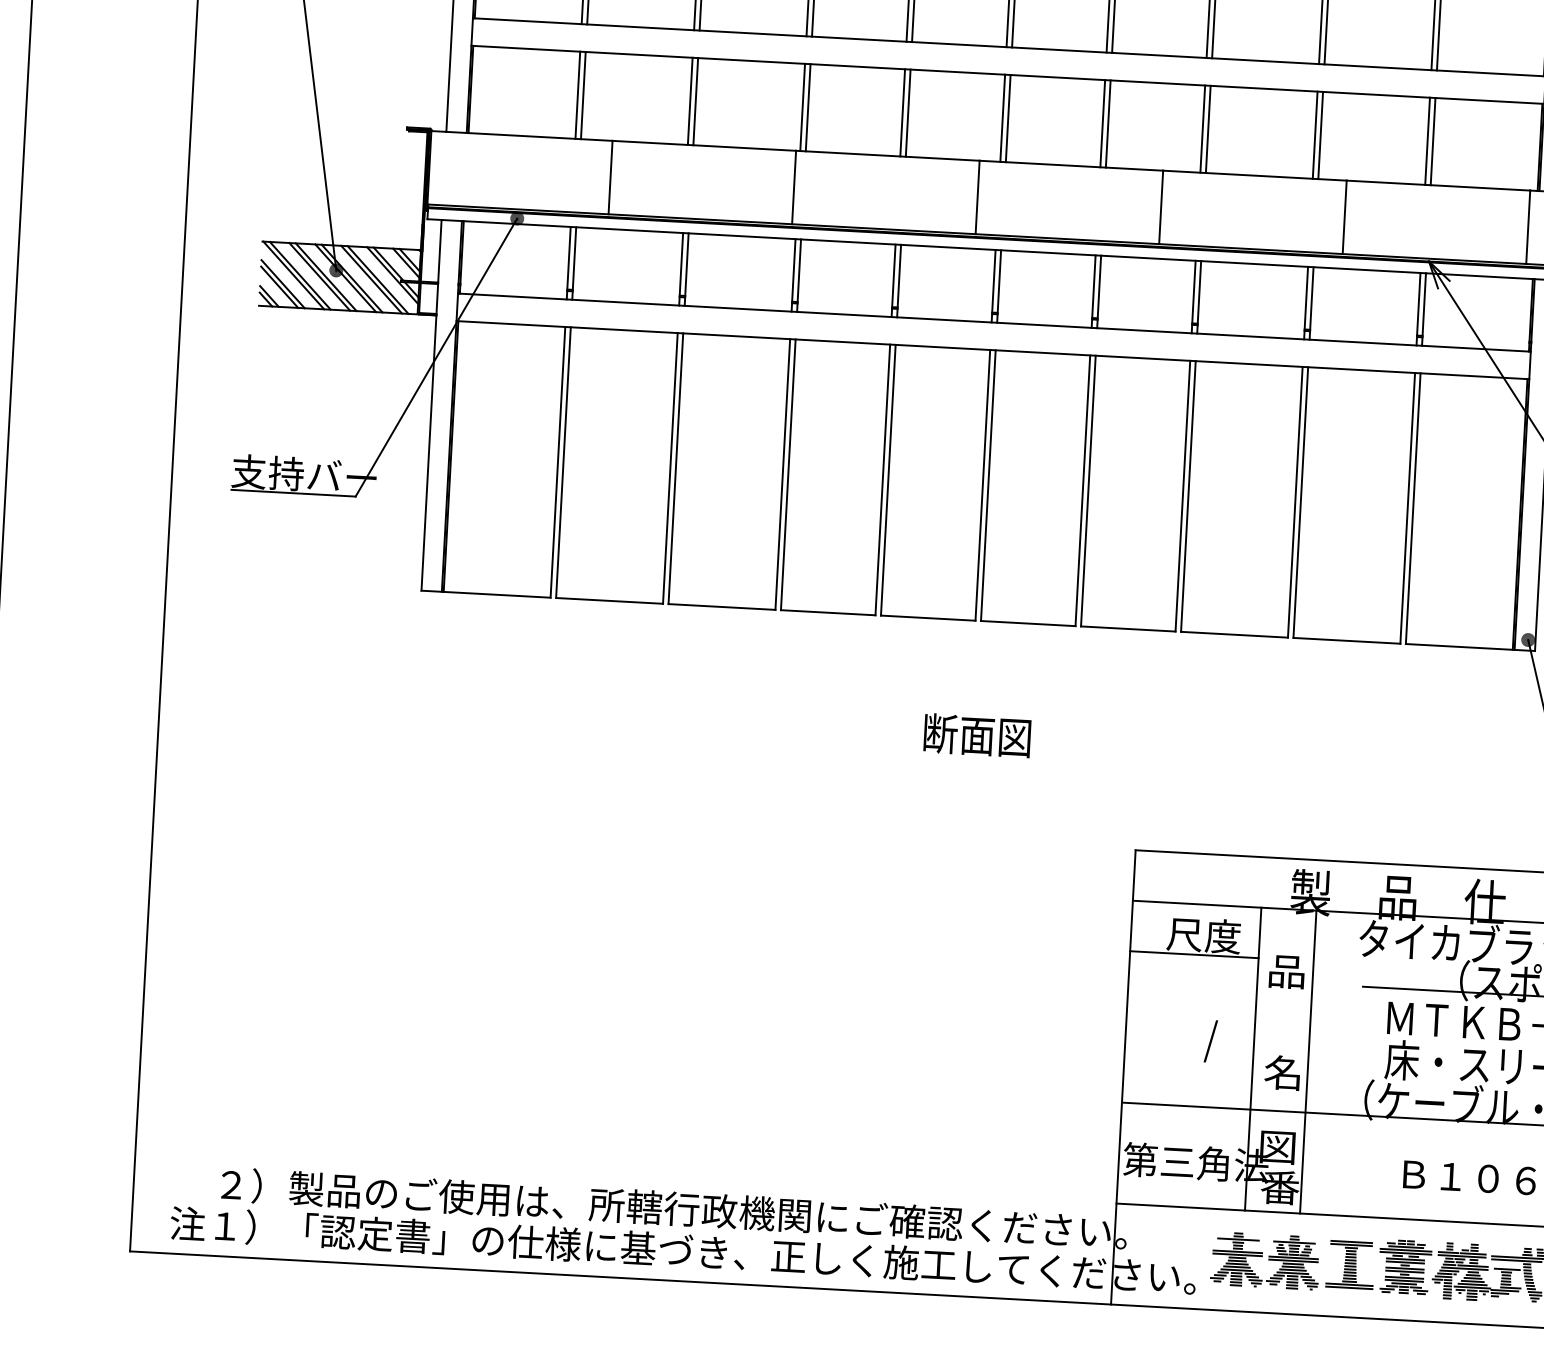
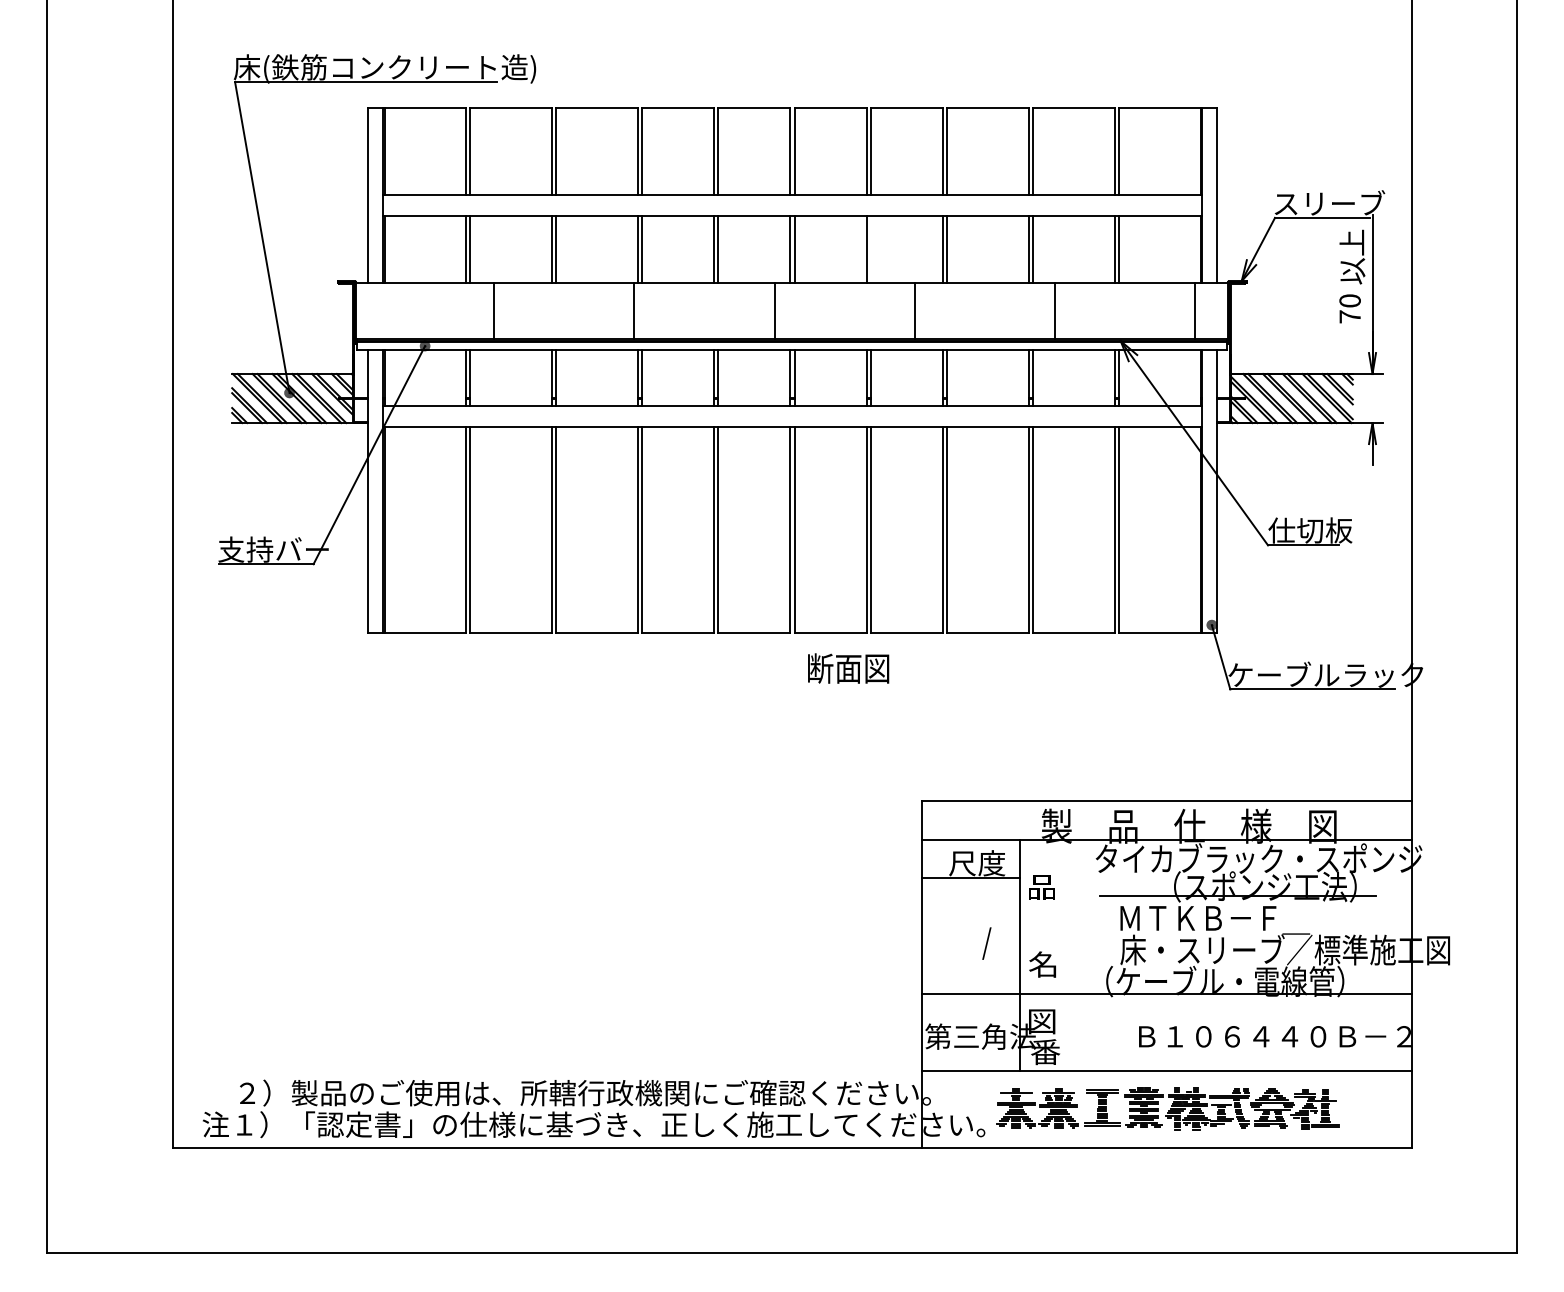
line: (1107, 123) -> (870, 249), removed
text: (977, 735) -> (848, 668), moved
line: (1307, 1060) -> (1061, 954), removed

